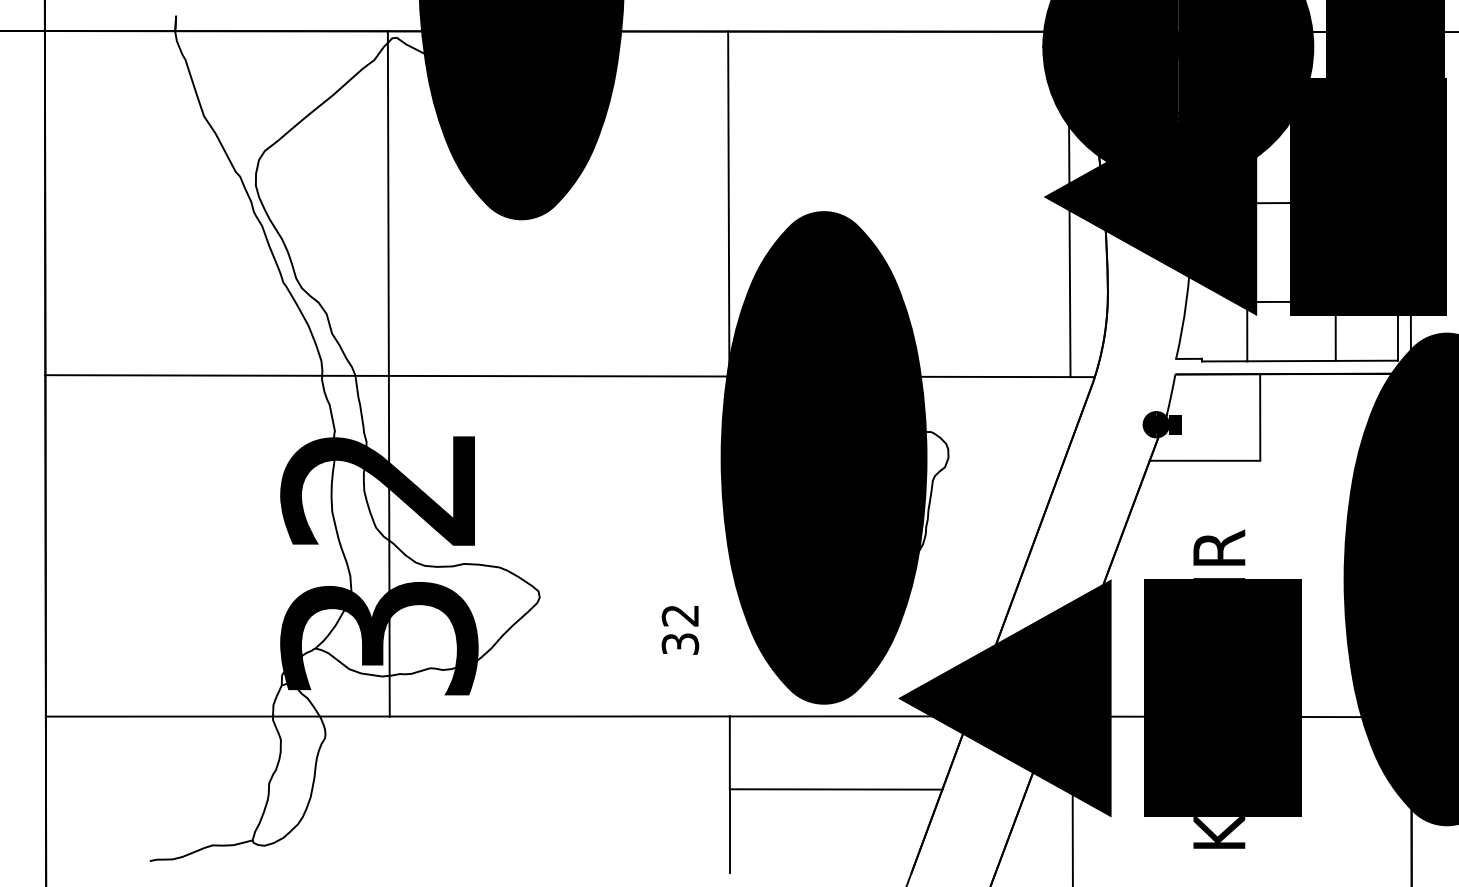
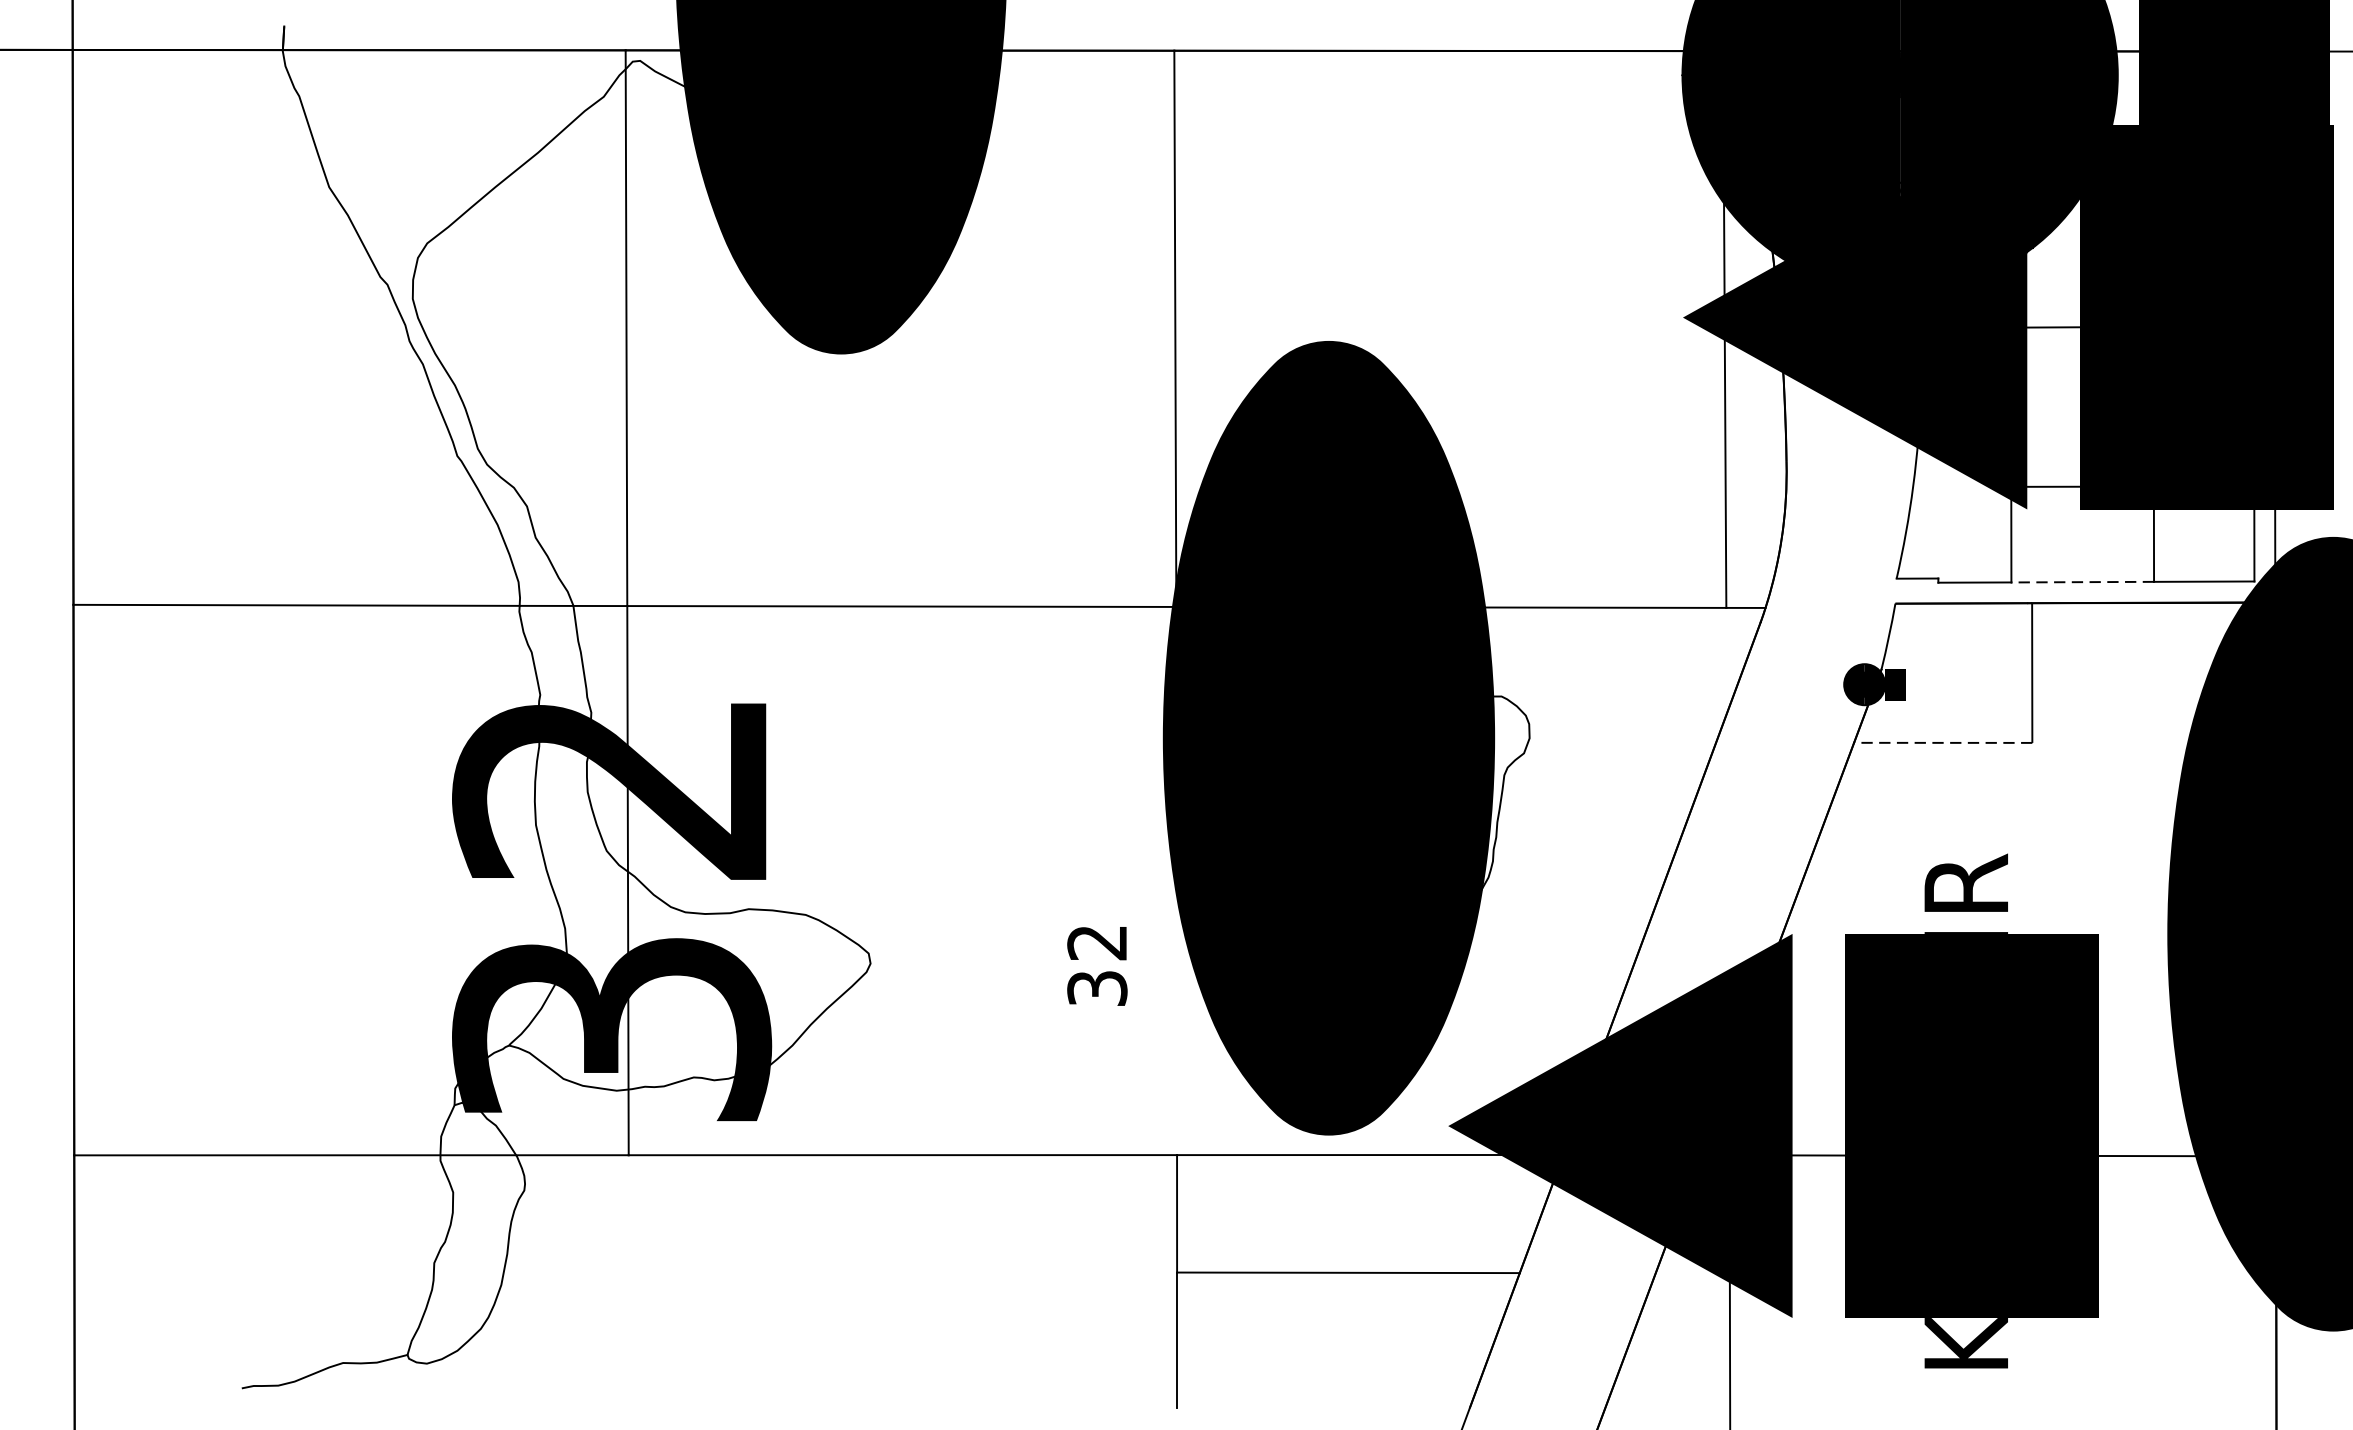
line: (1291, 361) -> (2082, 582), solid -> dashed
line: (1204, 460) -> (1942, 742), solid -> dashed
text: (680, 630) -> (1097, 966), moved

